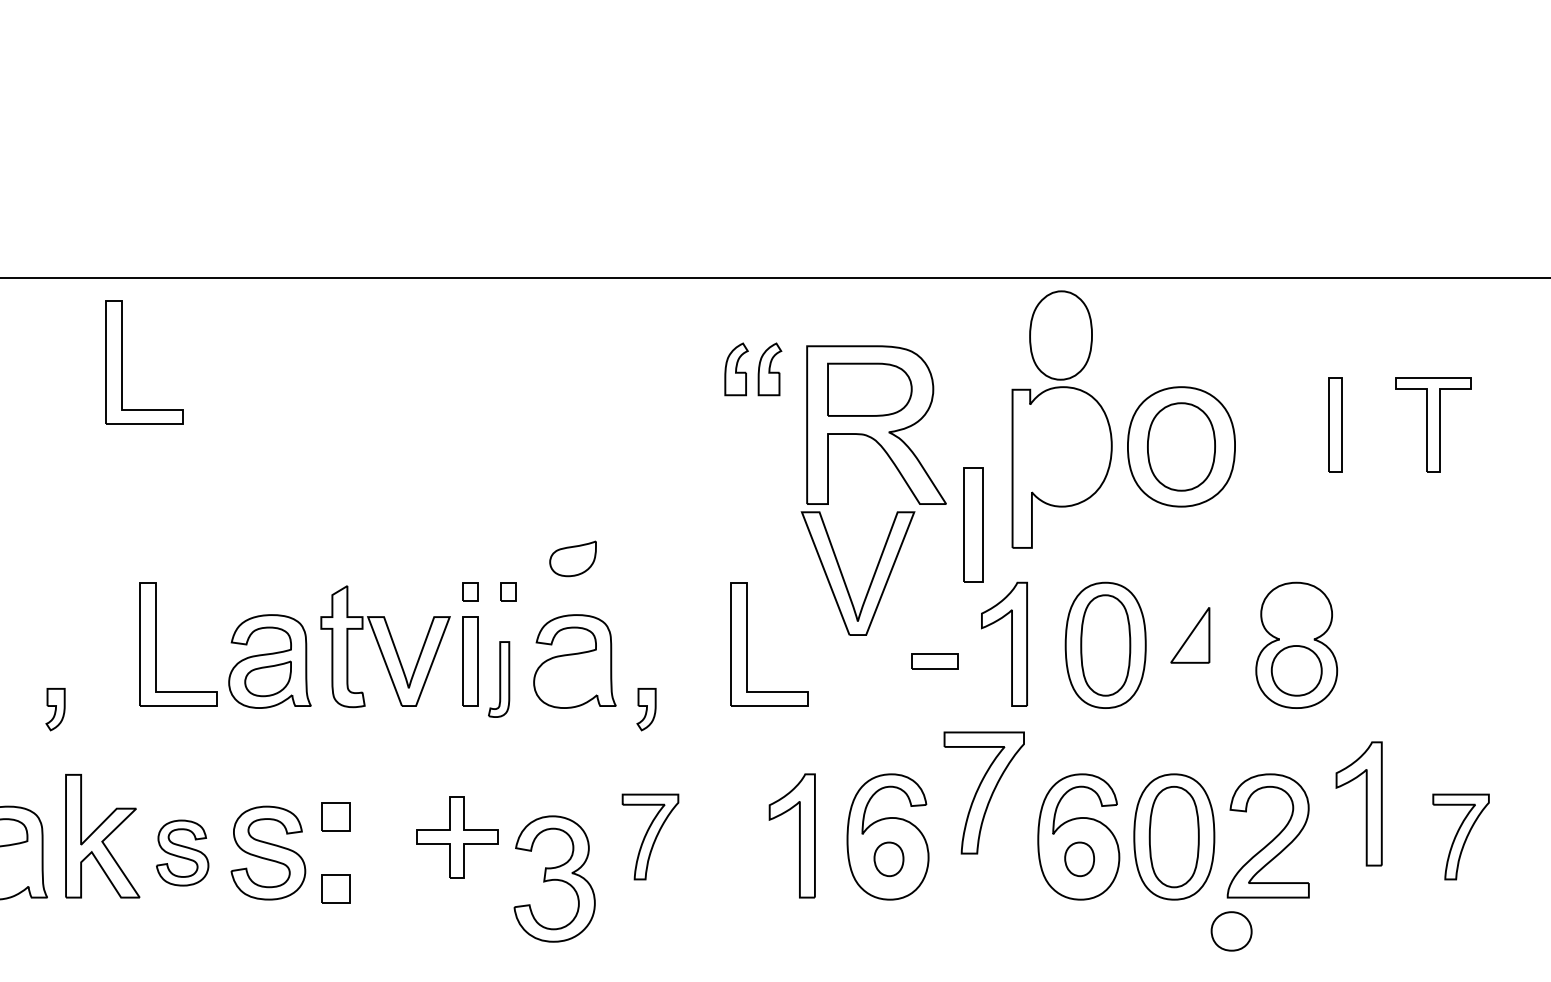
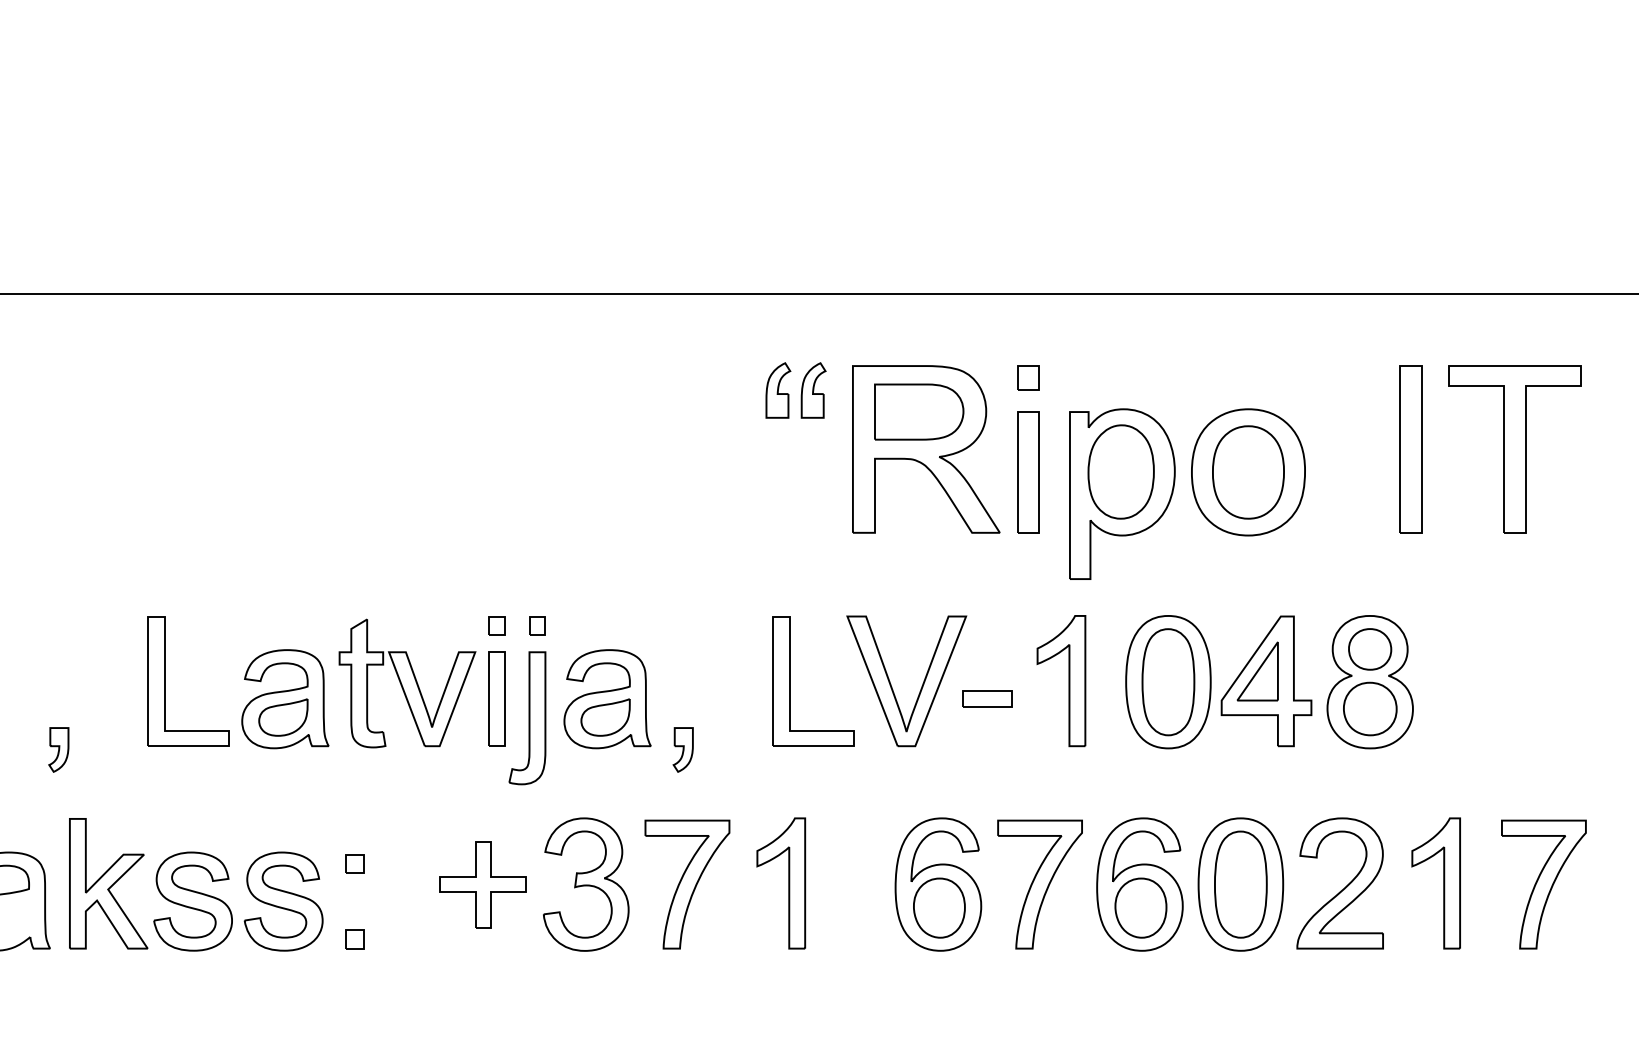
part: (1060, 335) -> (1120, 471), moved
part: (973, 357) -> (1028, 377), added
part: (122, 362) -> (129, 383), removed
part: (1335, 424) -> (1411, 448), size x1.67
part: (1433, 424) -> (1514, 448), size x1.67
part: (973, 524) -> (1028, 471), moved
part: (572, 558) -> (605, 717), moved
part: (844, 578) -> (892, 686), moved
part: (1198, 644) -> (1266, 681), added
part: (498, 679) -> (526, 718), size x1.67
part: (983, 792) -> (1039, 884), moved
part: (1365, 803) -> (1442, 882), moved
part: (335, 817) -> (354, 863), size x0.62
part: (799, 835) -> (788, 882), moved
part: (650, 836) -> (687, 884), size x1.43
part: (1460, 836) -> (1543, 884), size x1.43
part: (182, 852) -> (192, 900), size x1.43
part: (888, 859) -> (938, 908), size x1.67
part: (1079, 859) -> (1140, 908), size x1.67
part: (554, 878) -> (585, 884), moved
part: (335, 888) -> (354, 938), size x0.62
part: (1231, 931) -> (1369, 649), moved

